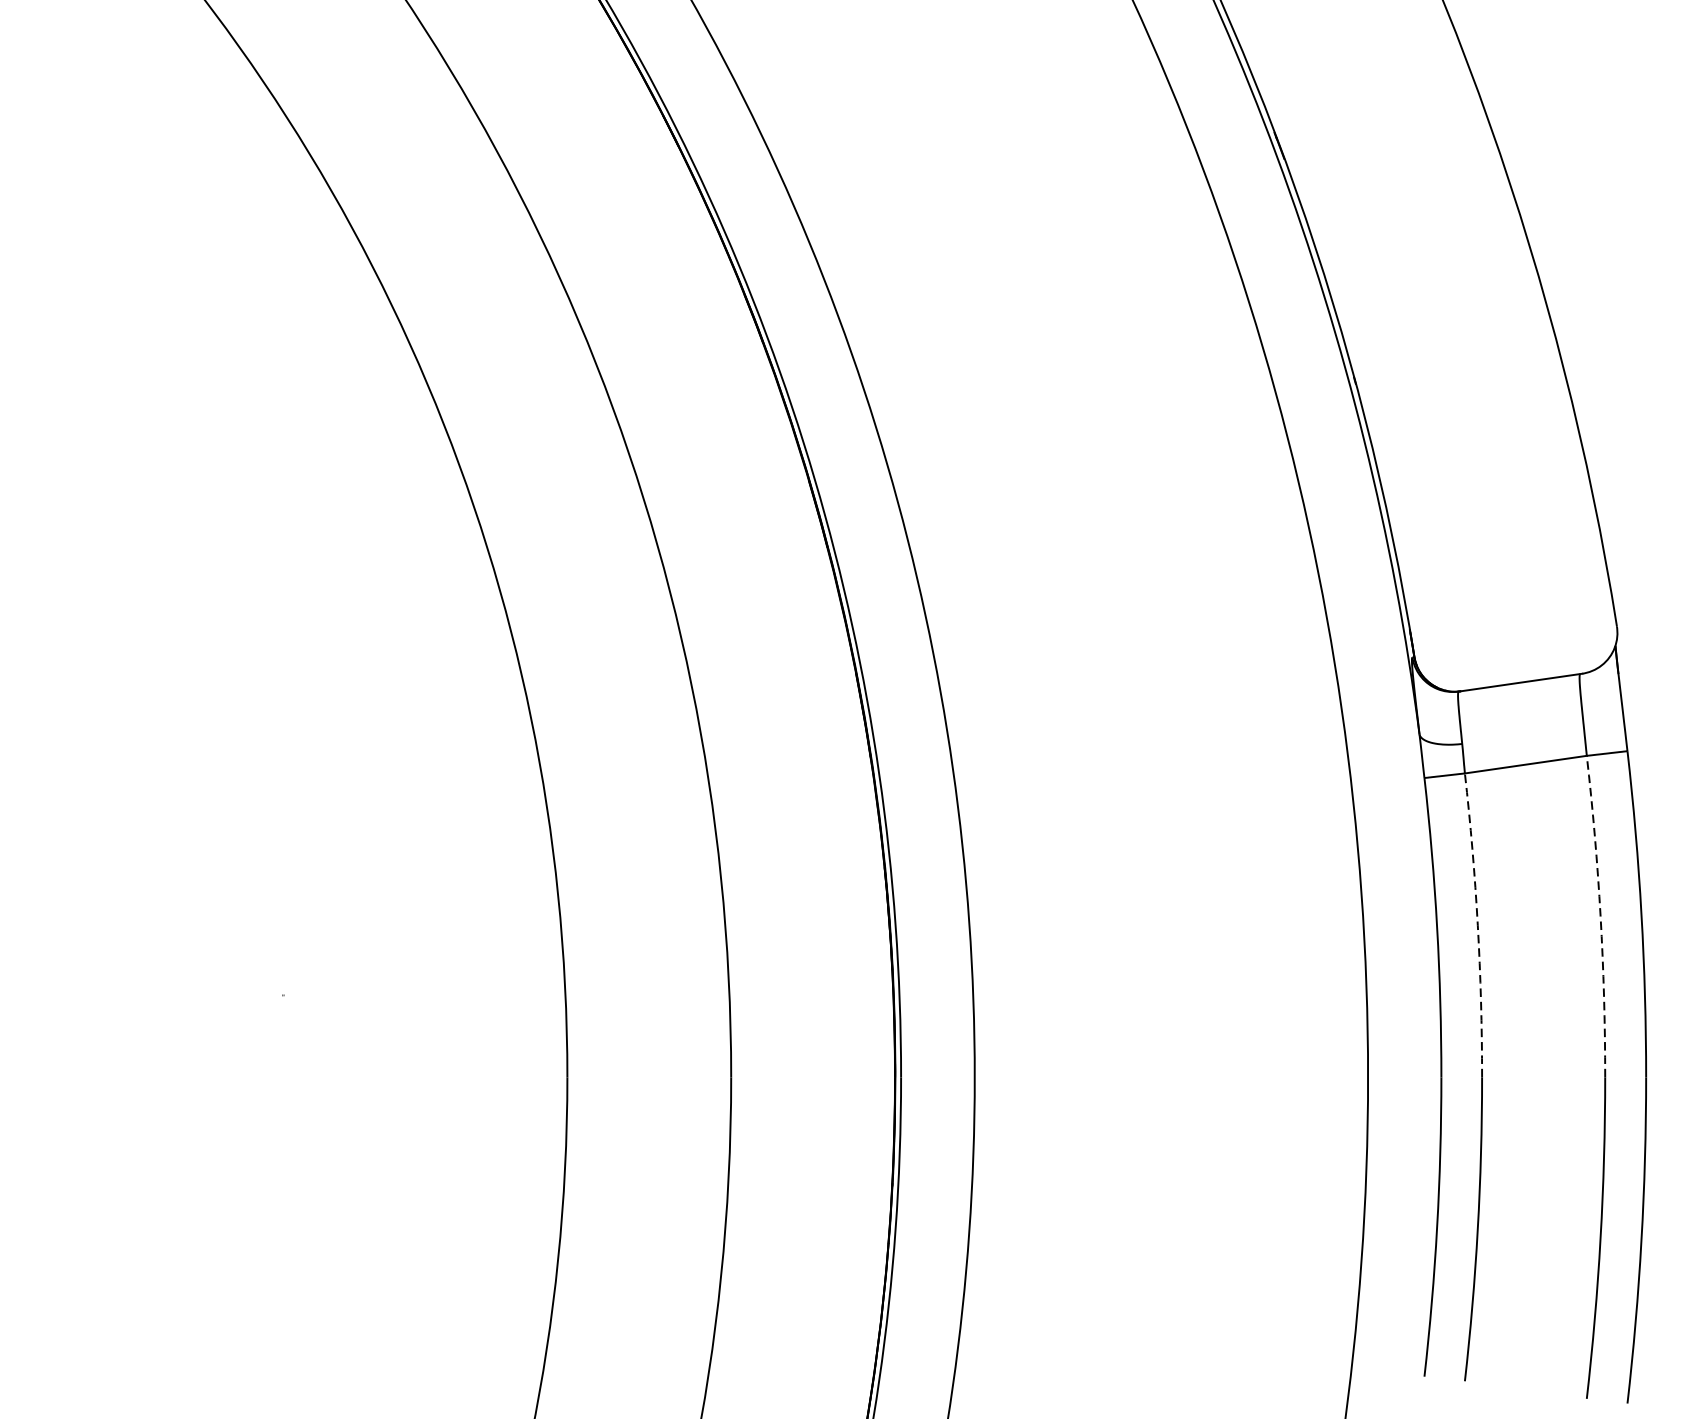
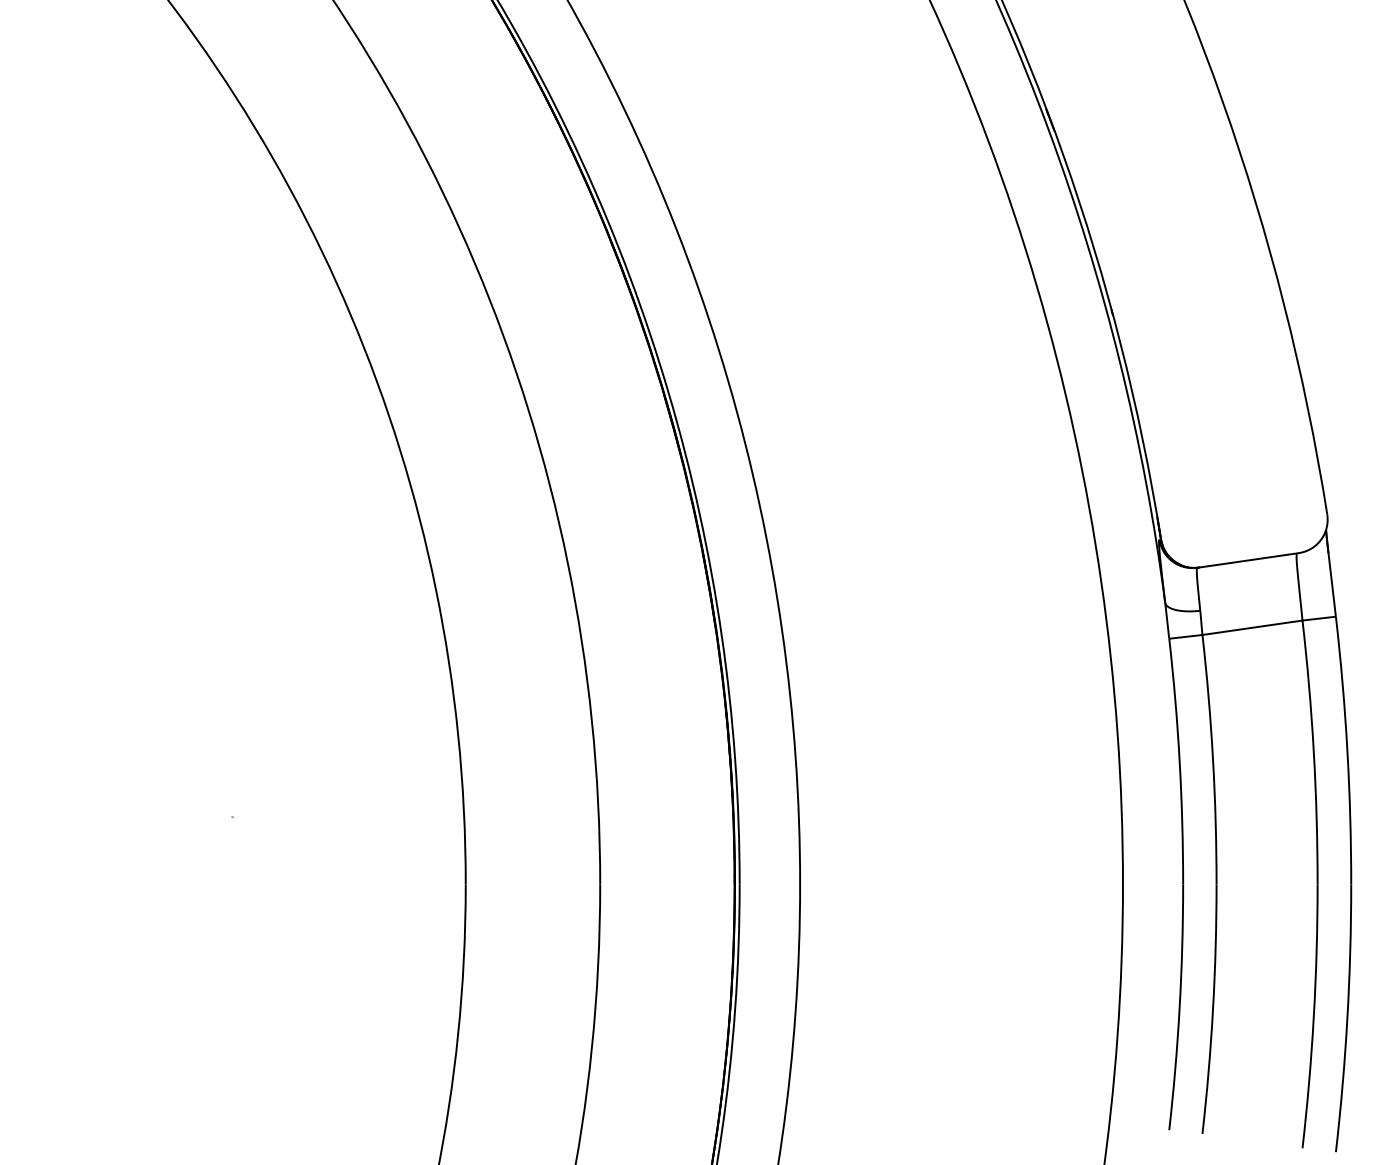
arc: (1600, 916) -> (1313, 752), dashed -> solid
arc: (1478, 925) -> (1213, 759), dashed -> solid

